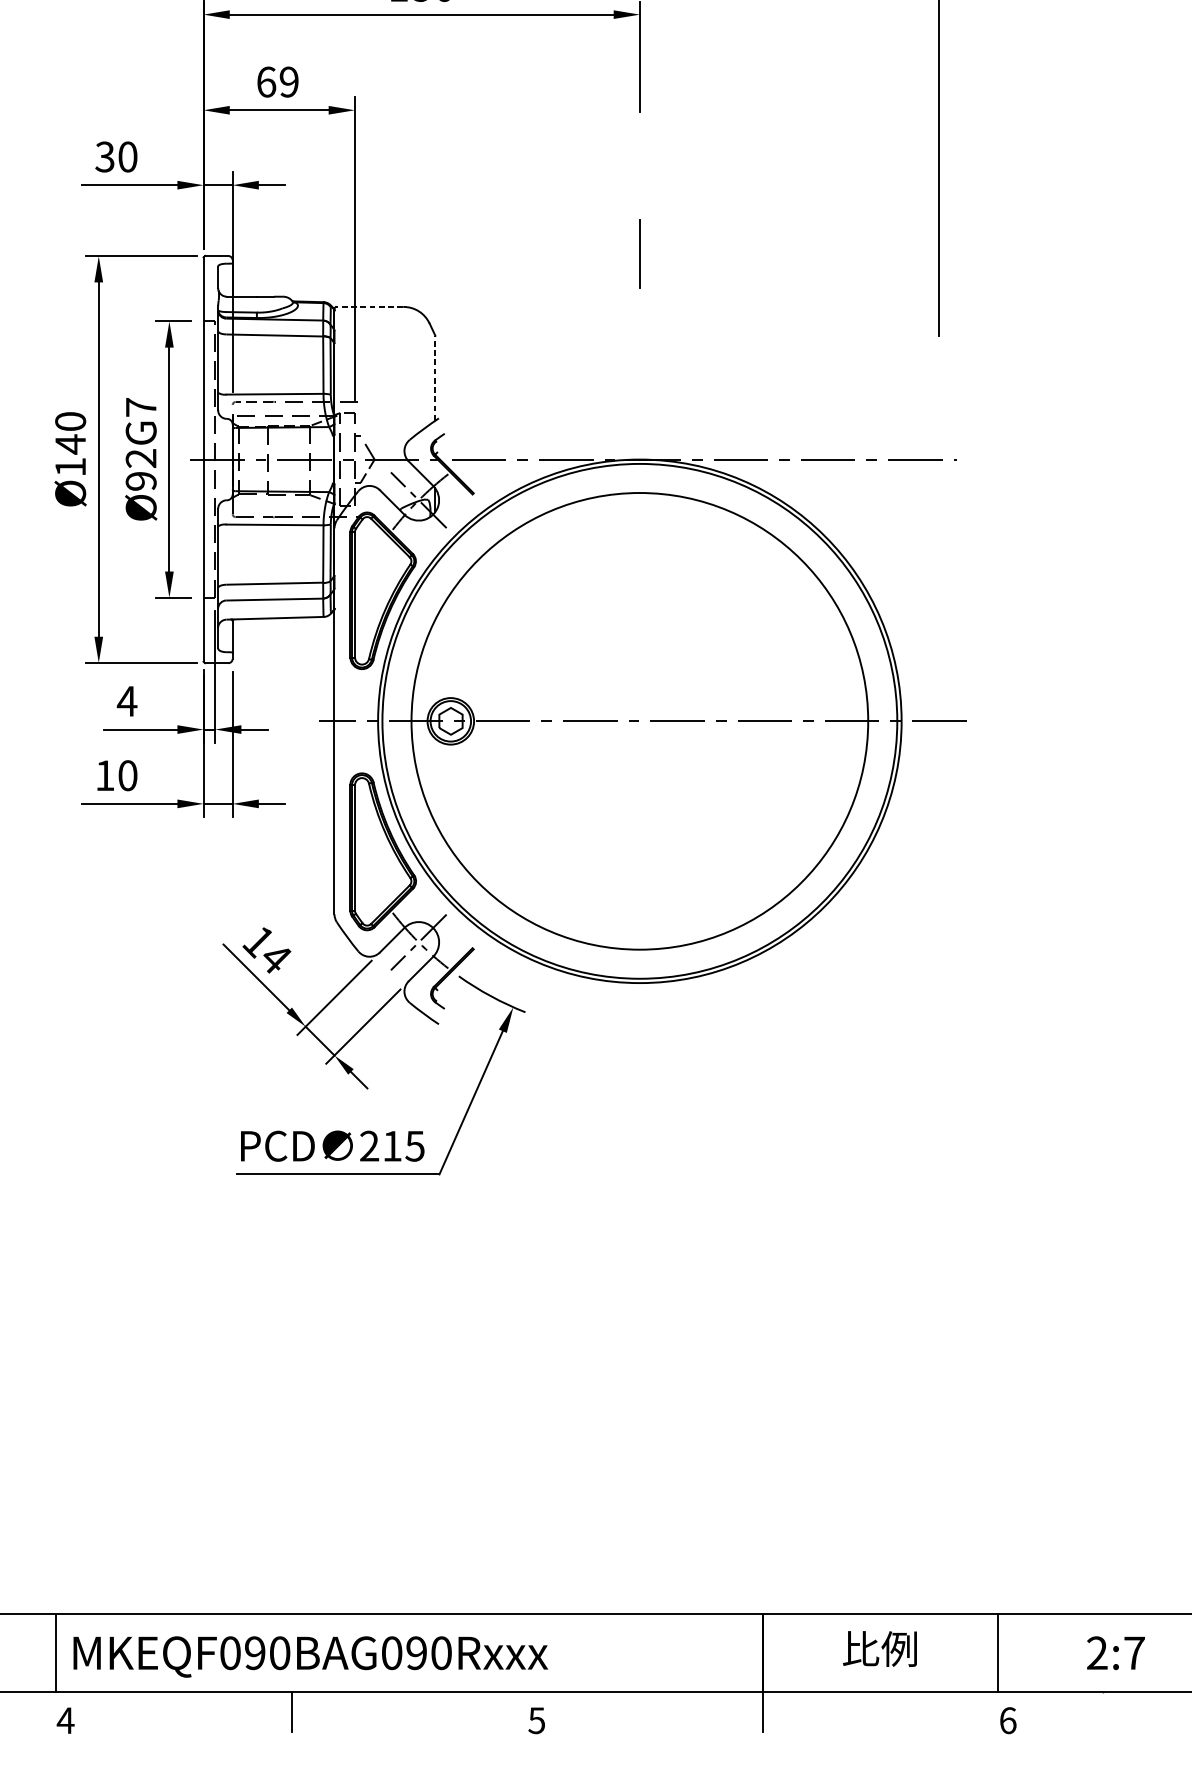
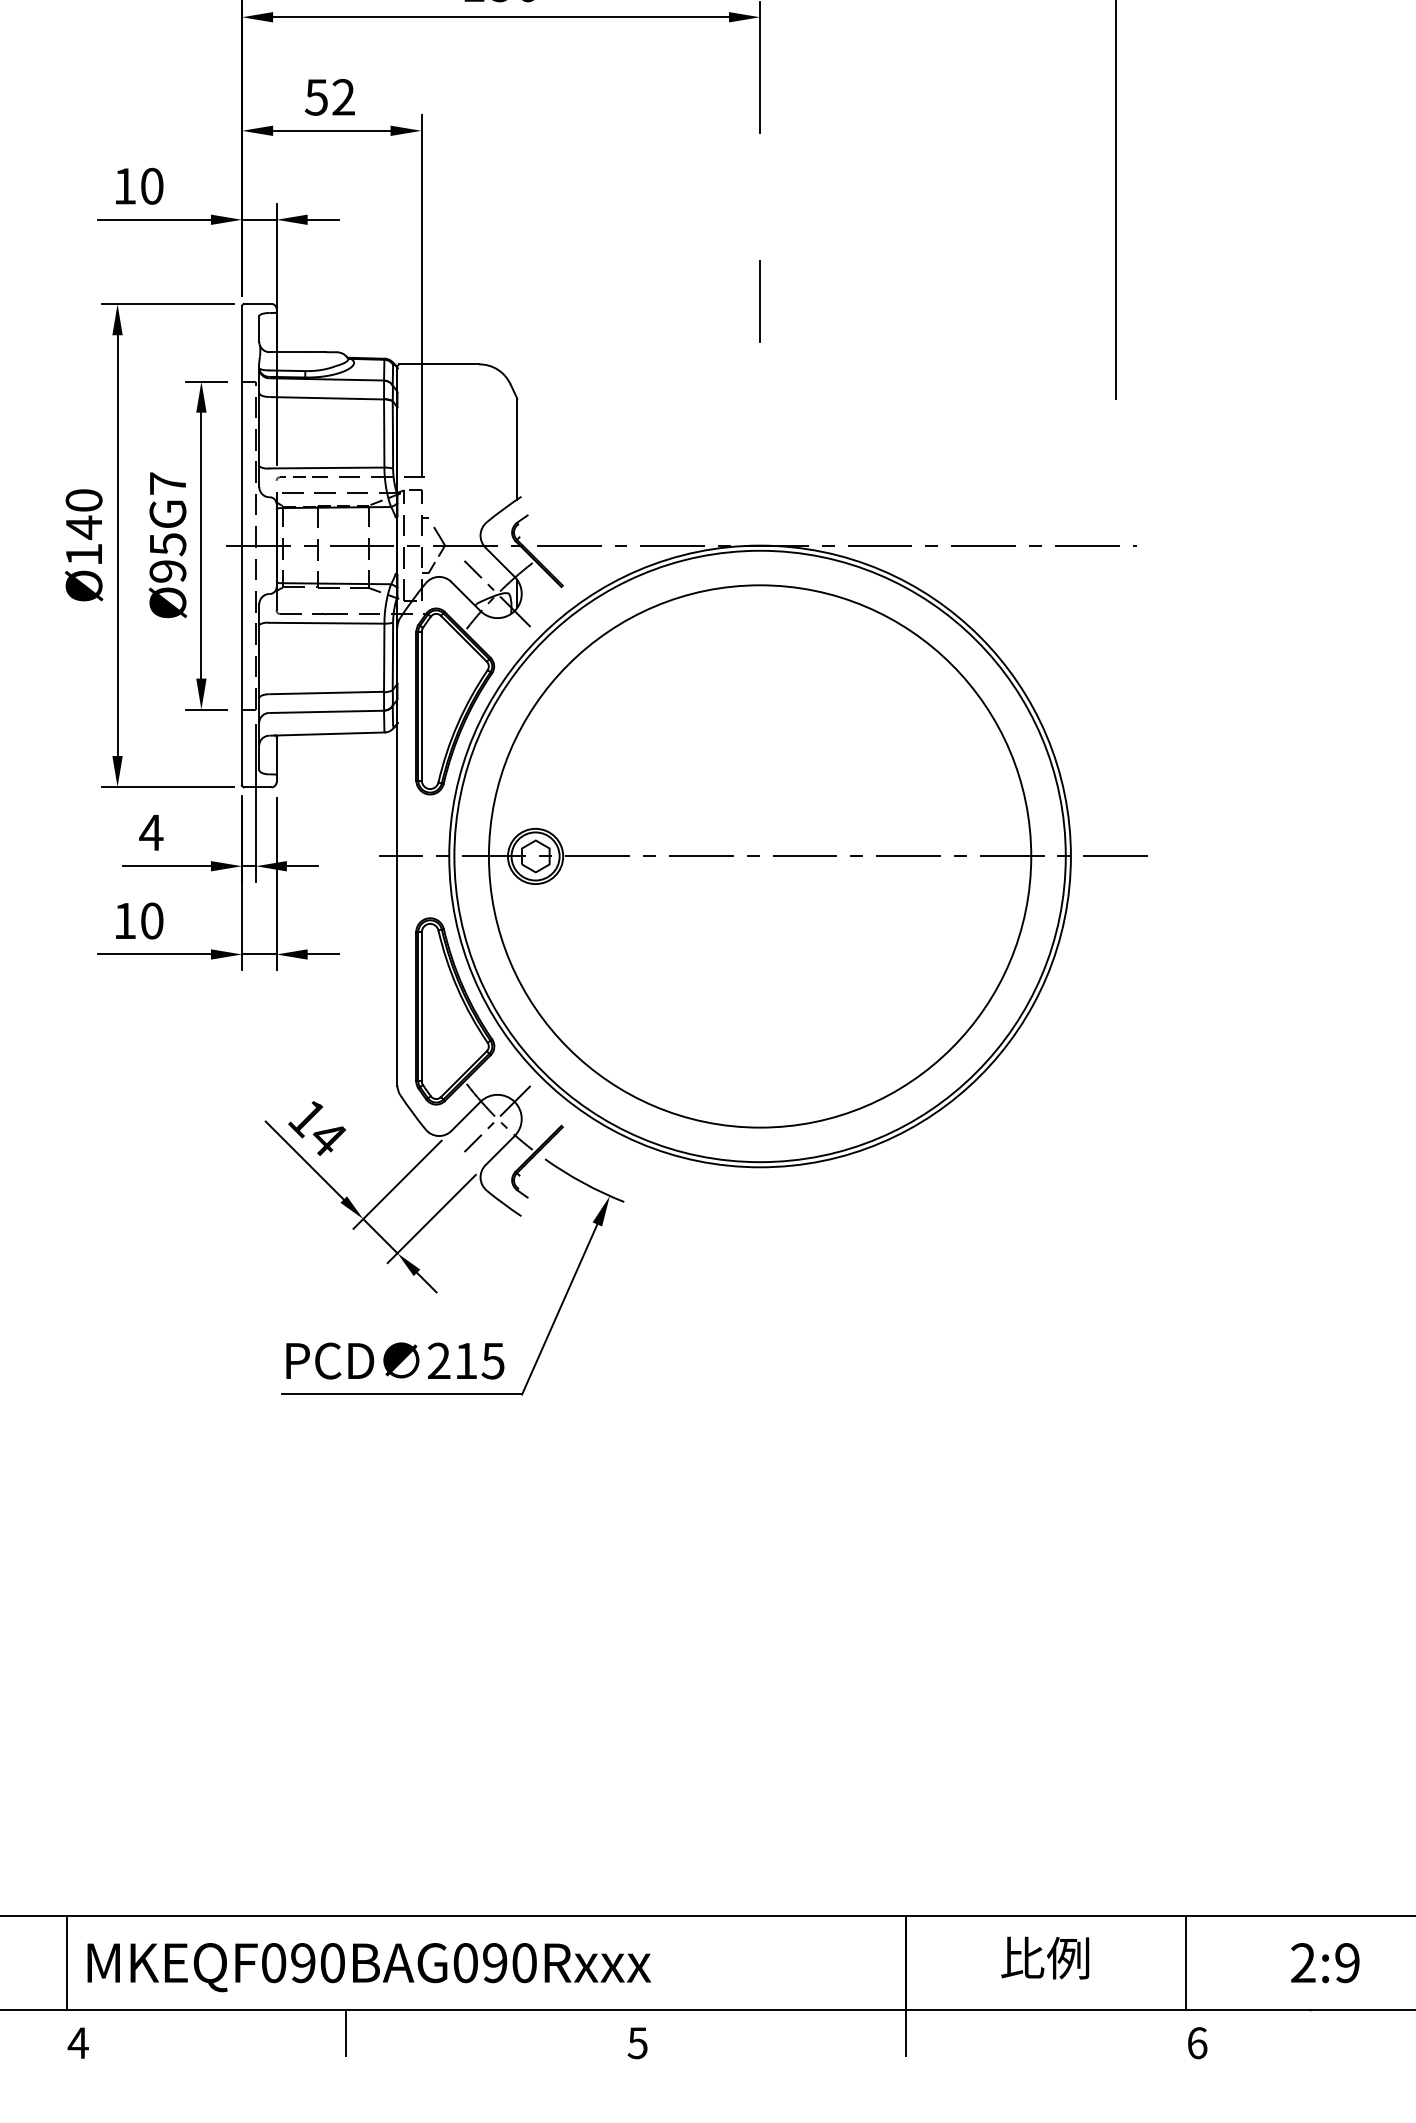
text: (277, 82) -> (329, 97), 69 -> 52
text: (104, 156) -> (124, 185), 30 -> 10
line: (369, 307) -> (439, 364), dashed -> solid
line: (435, 377) -> (517, 448), dashed -> solid
text: (140, 458) -> (167, 544), Ø92G7 -> Ø95G7
text: (1134, 1653) -> (1347, 1963), 2:7 -> 2:9

